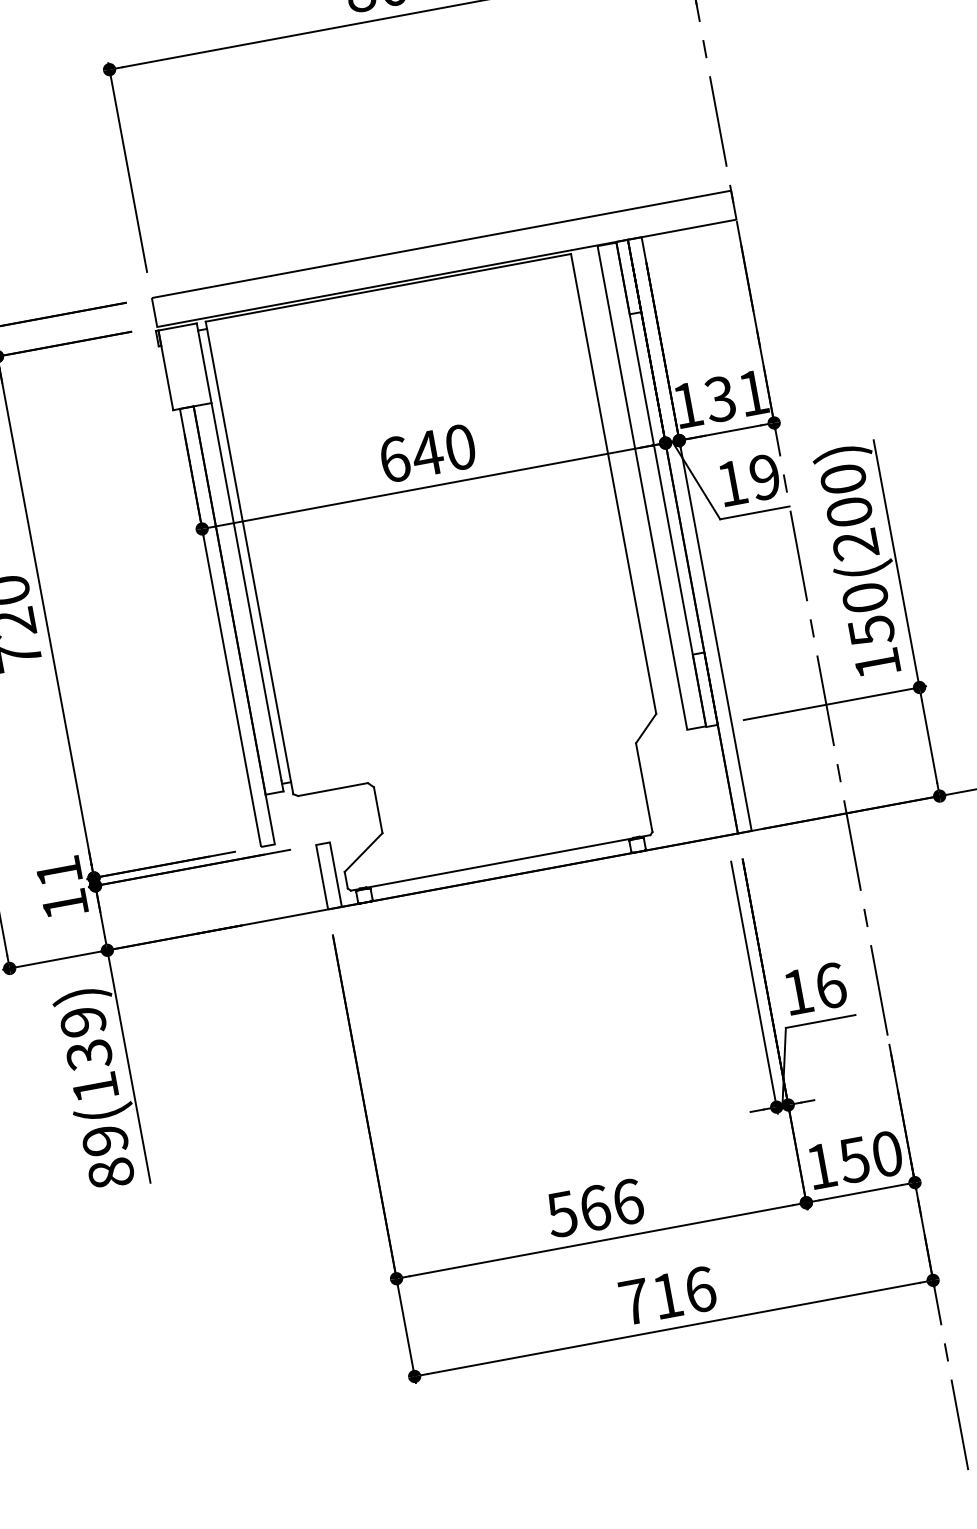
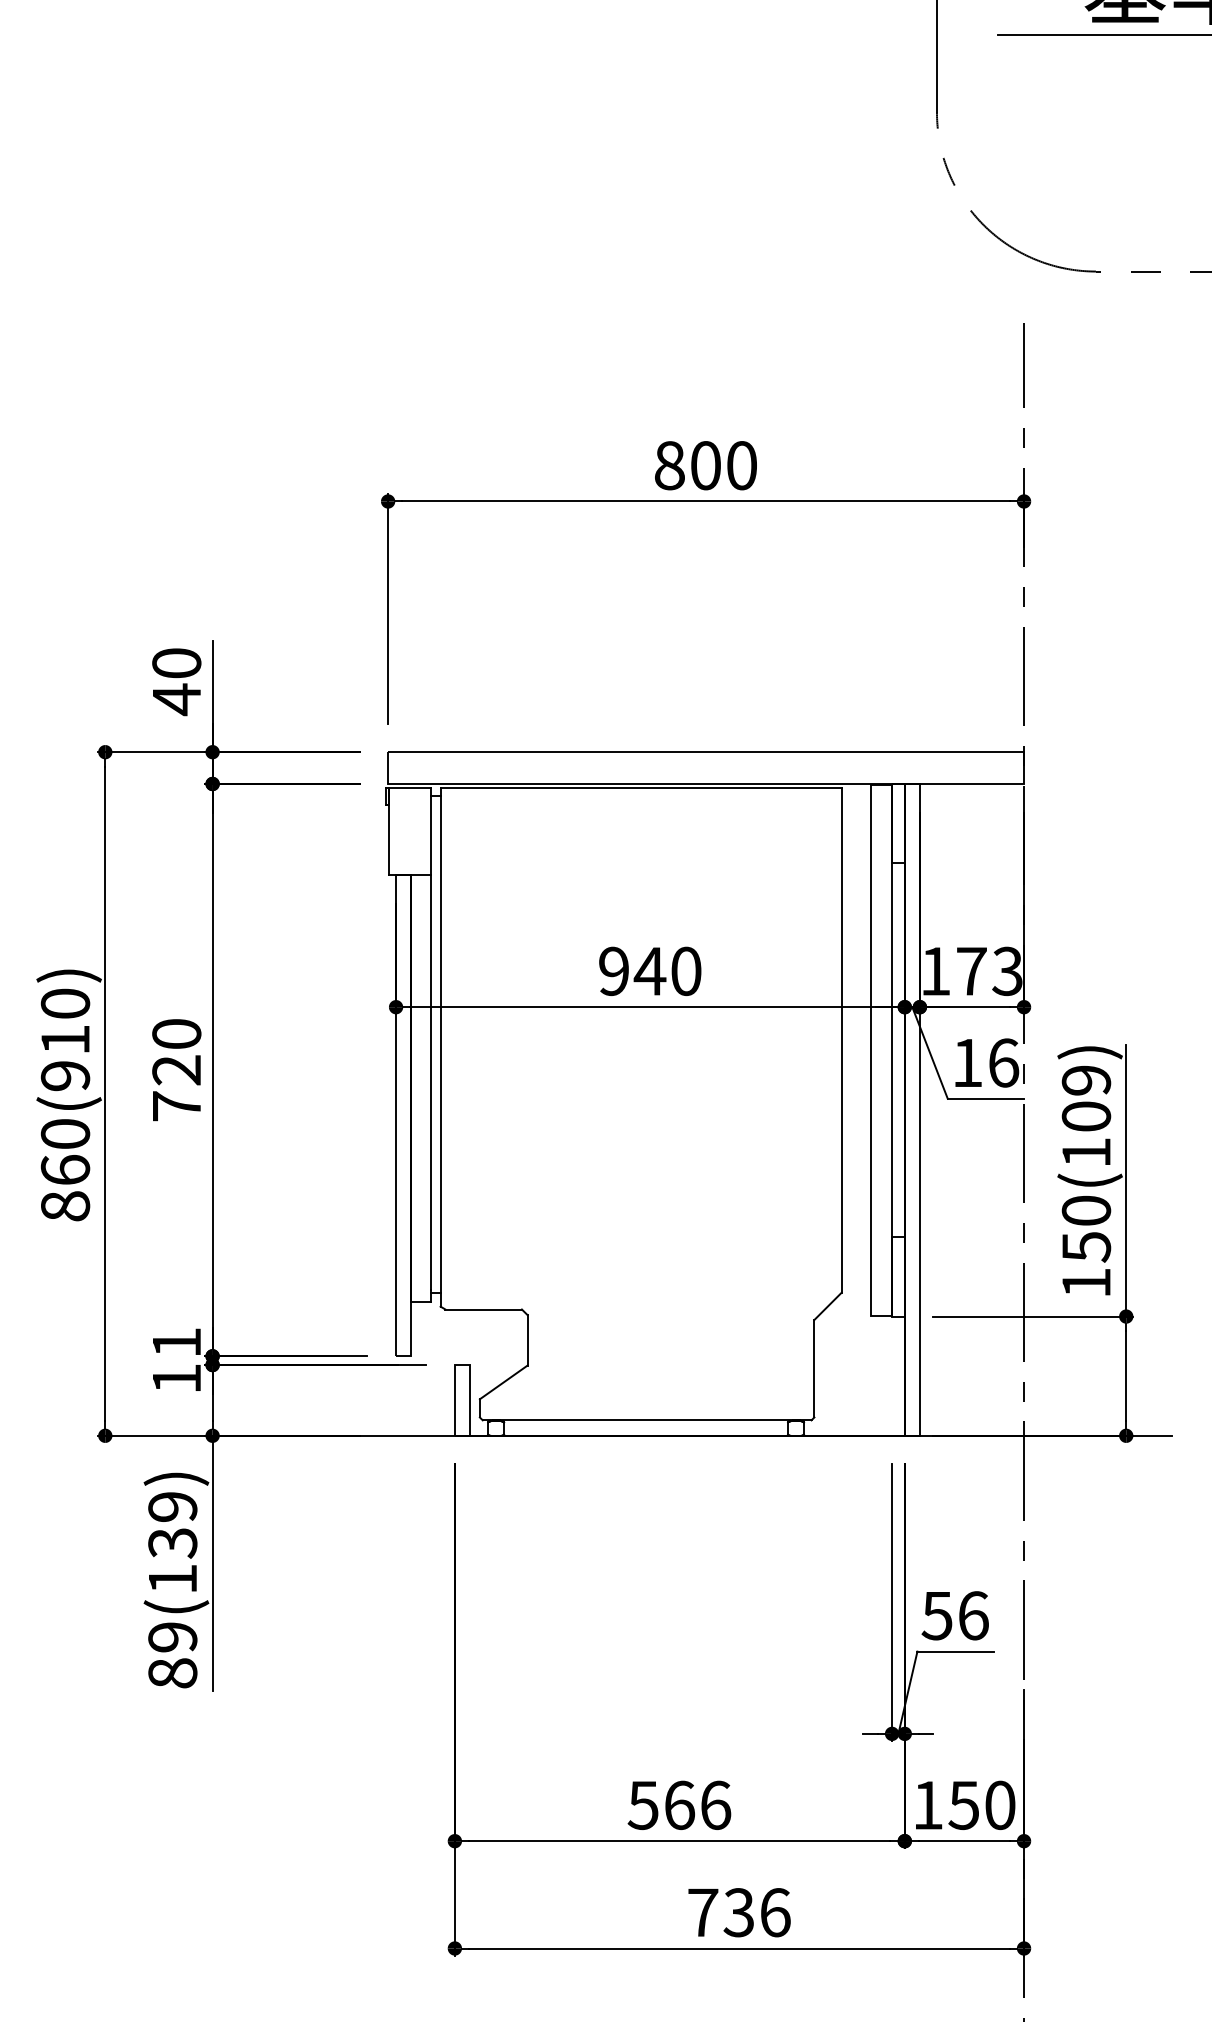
text: (736, 396) -> (989, 971), 131 -> 173
text: (395, 459) -> (614, 971), 640 -> 940
text: (764, 476) -> (1003, 1062), 19 -> 16
text: (849, 511) -> (1086, 1116), 150(200) -> 150(109)
text: (797, 992) -> (936, 1616), 16 -> 56
text: (666, 1295) -> (738, 1912), 716 -> 736

